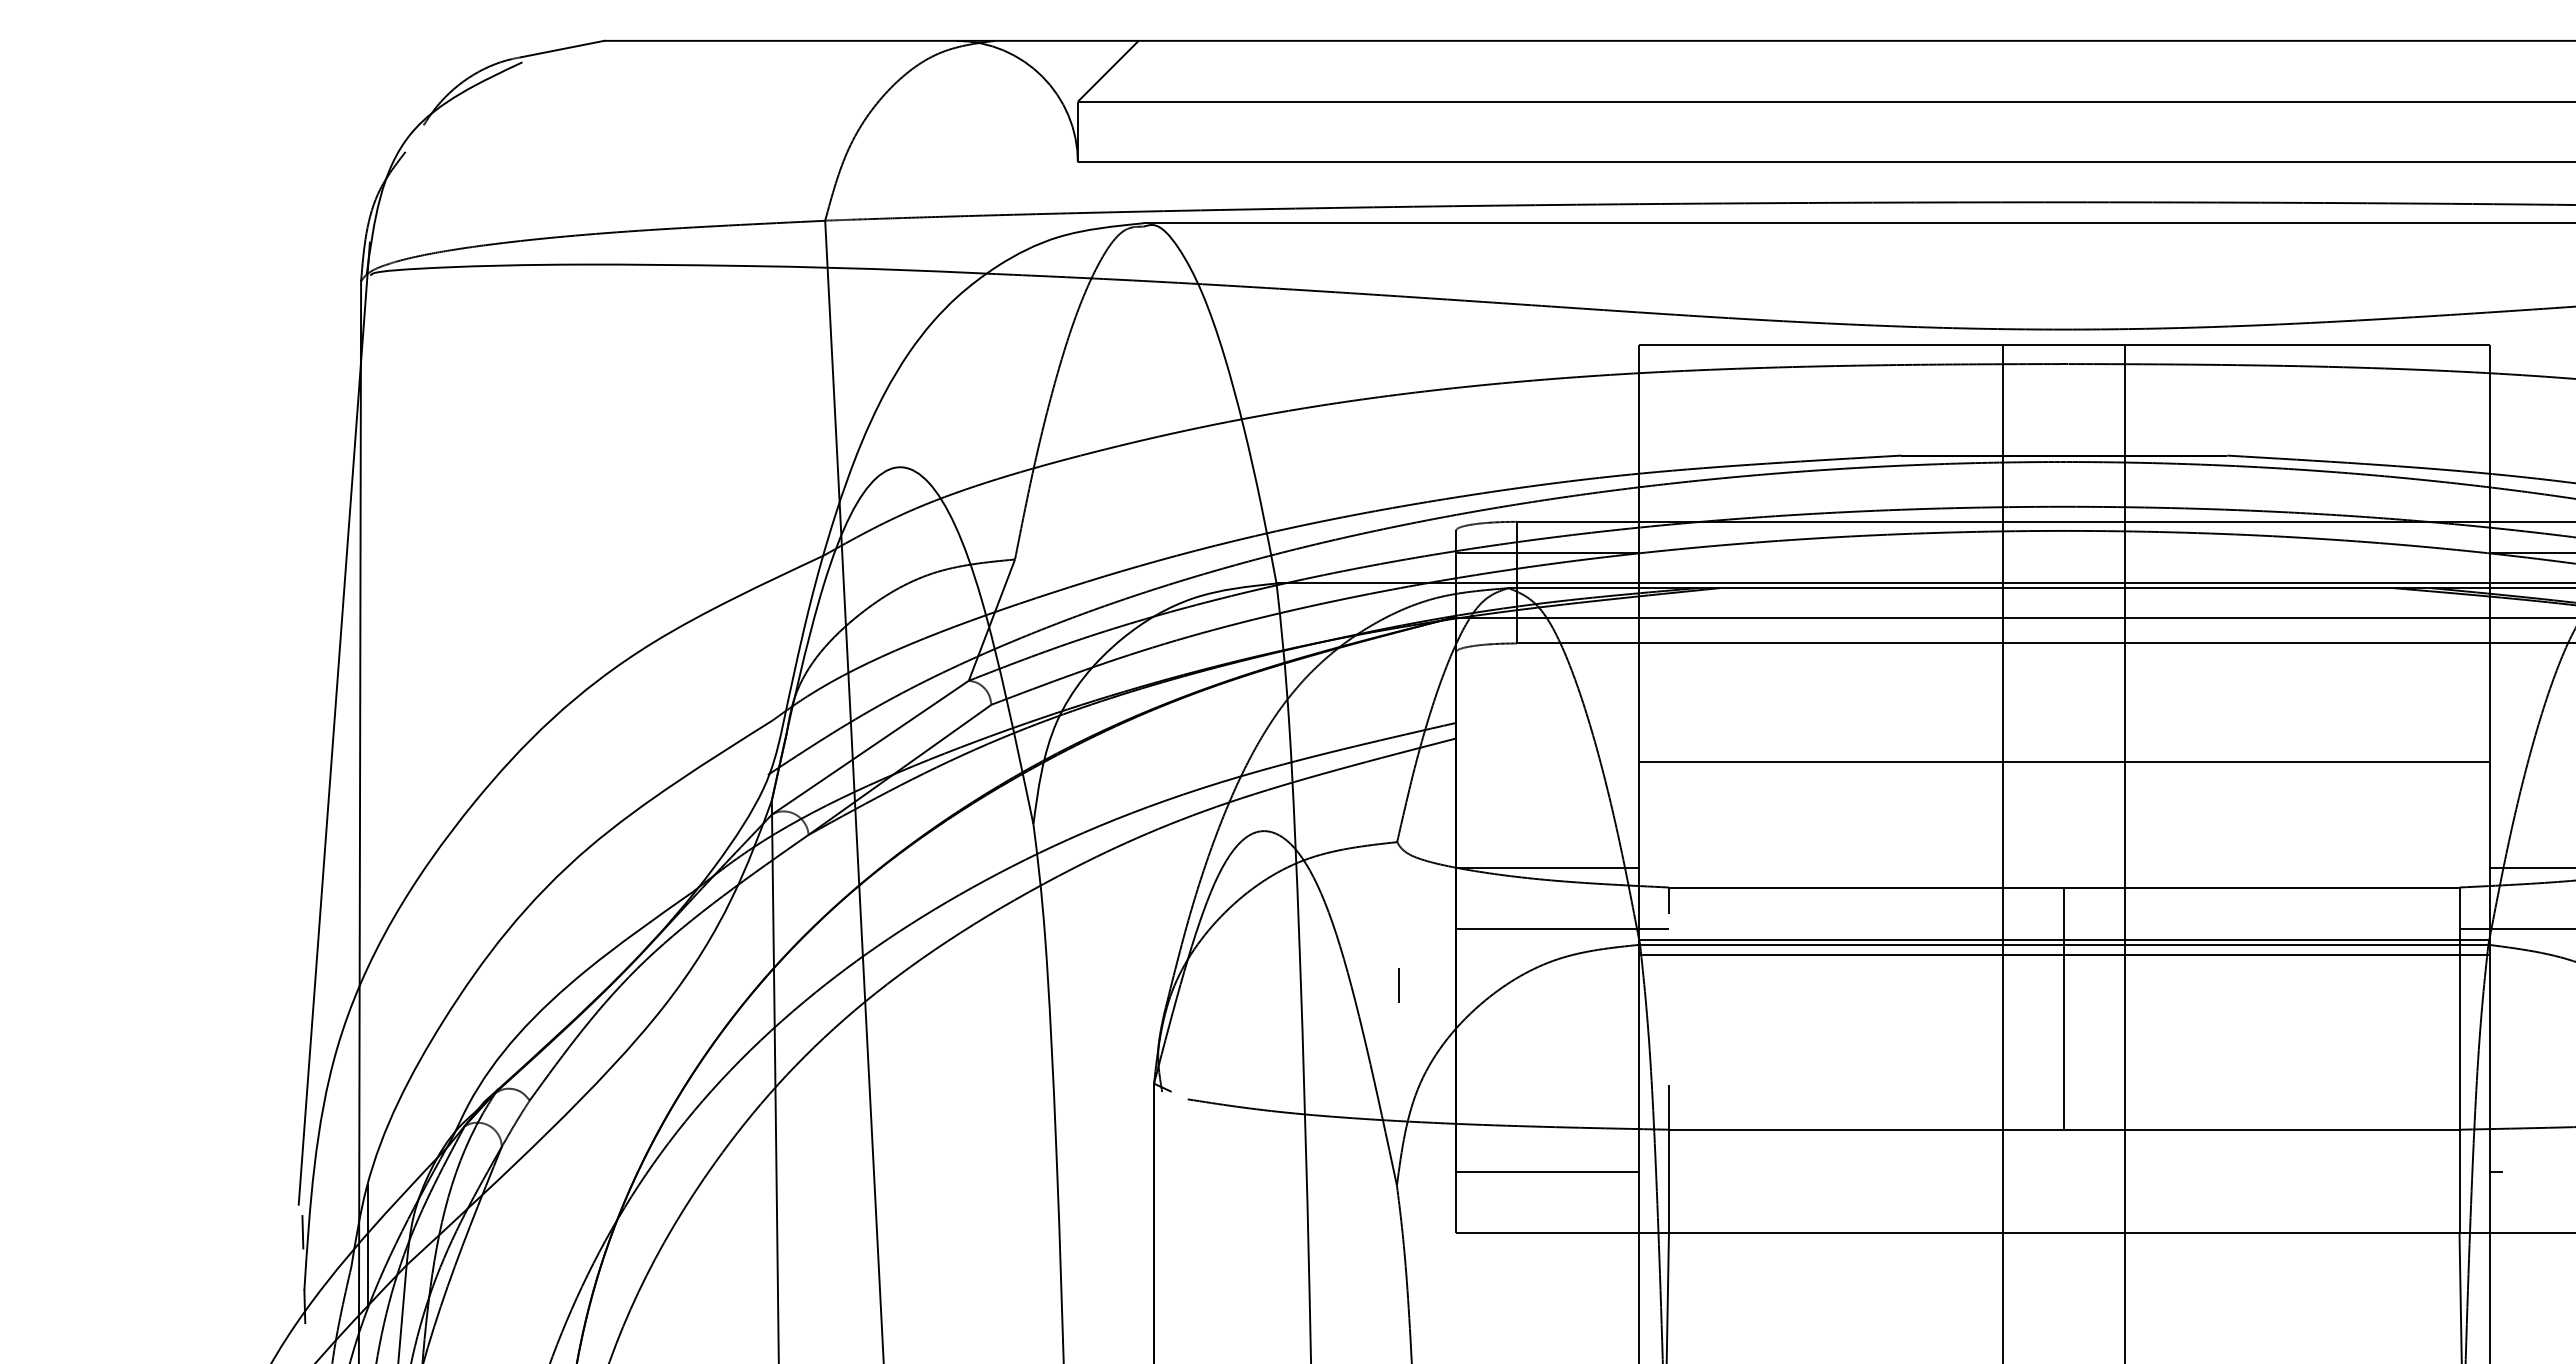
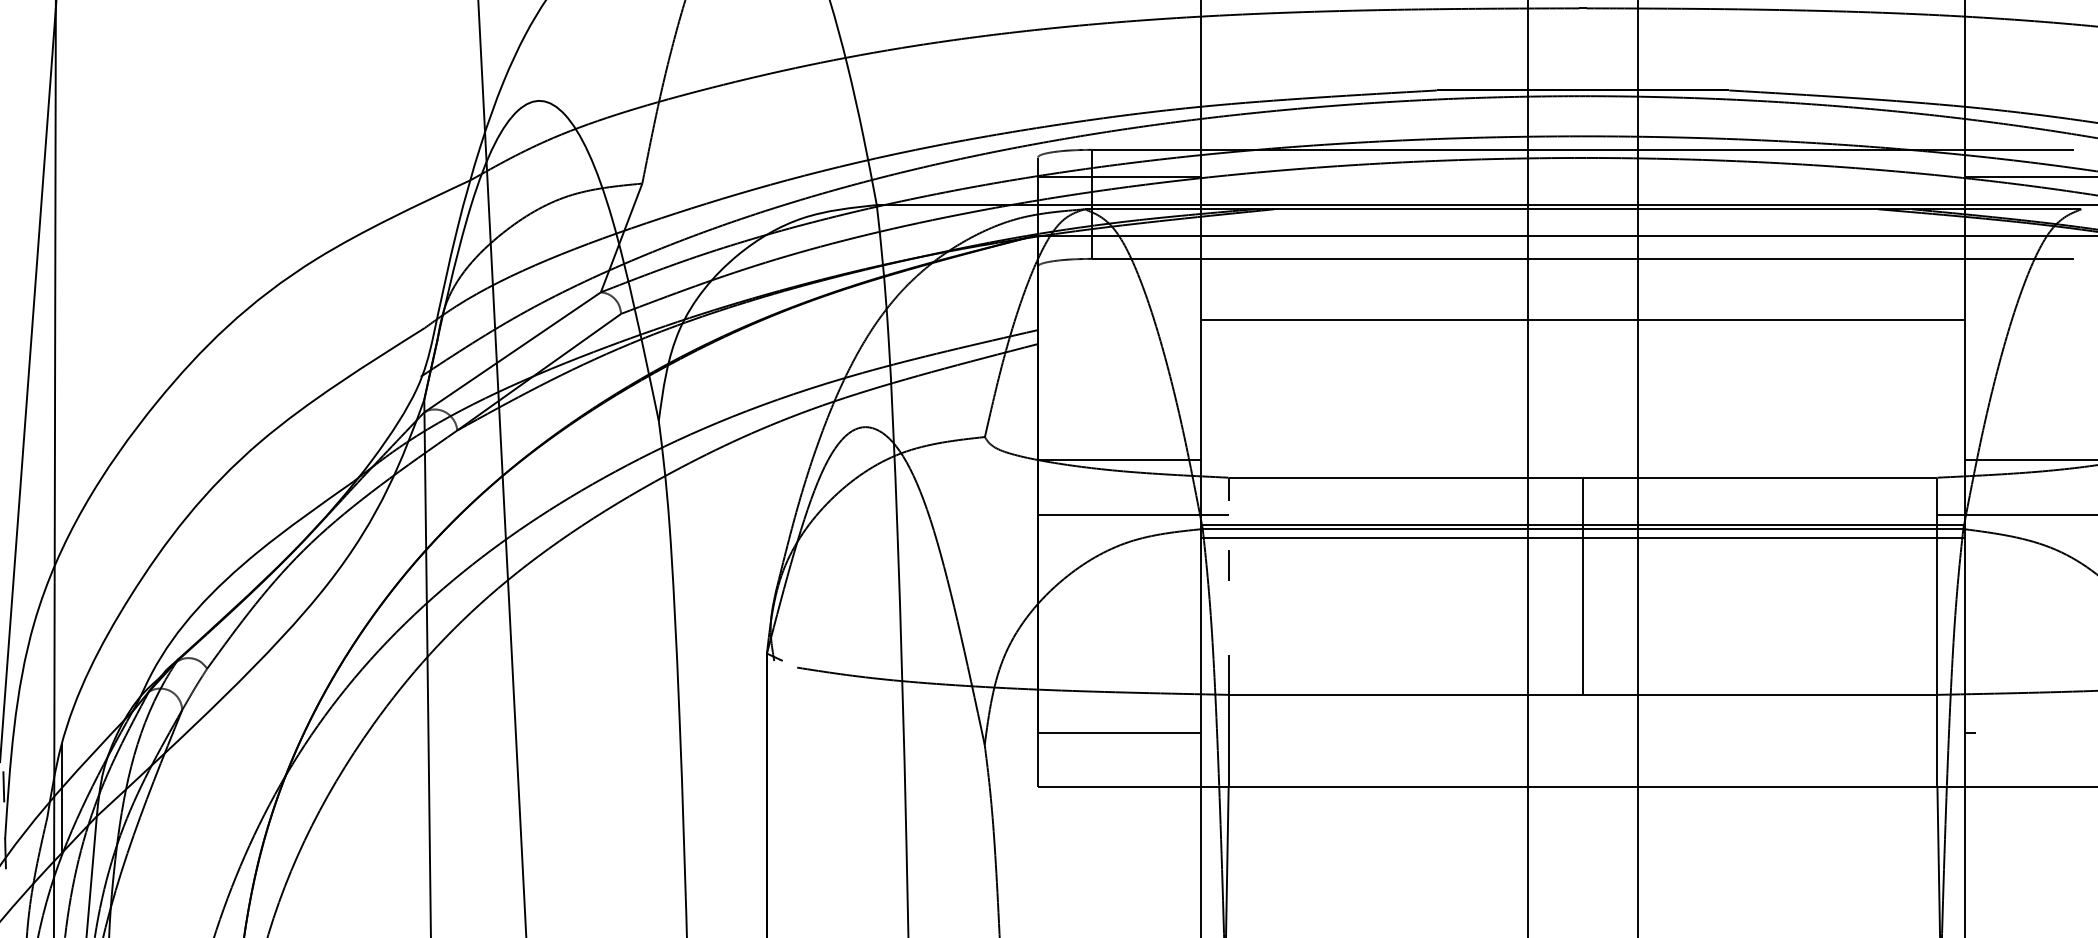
line: (2063, 762) -> (1582, 319), moved
line: (1398, 985) -> (1228, 565), moved

